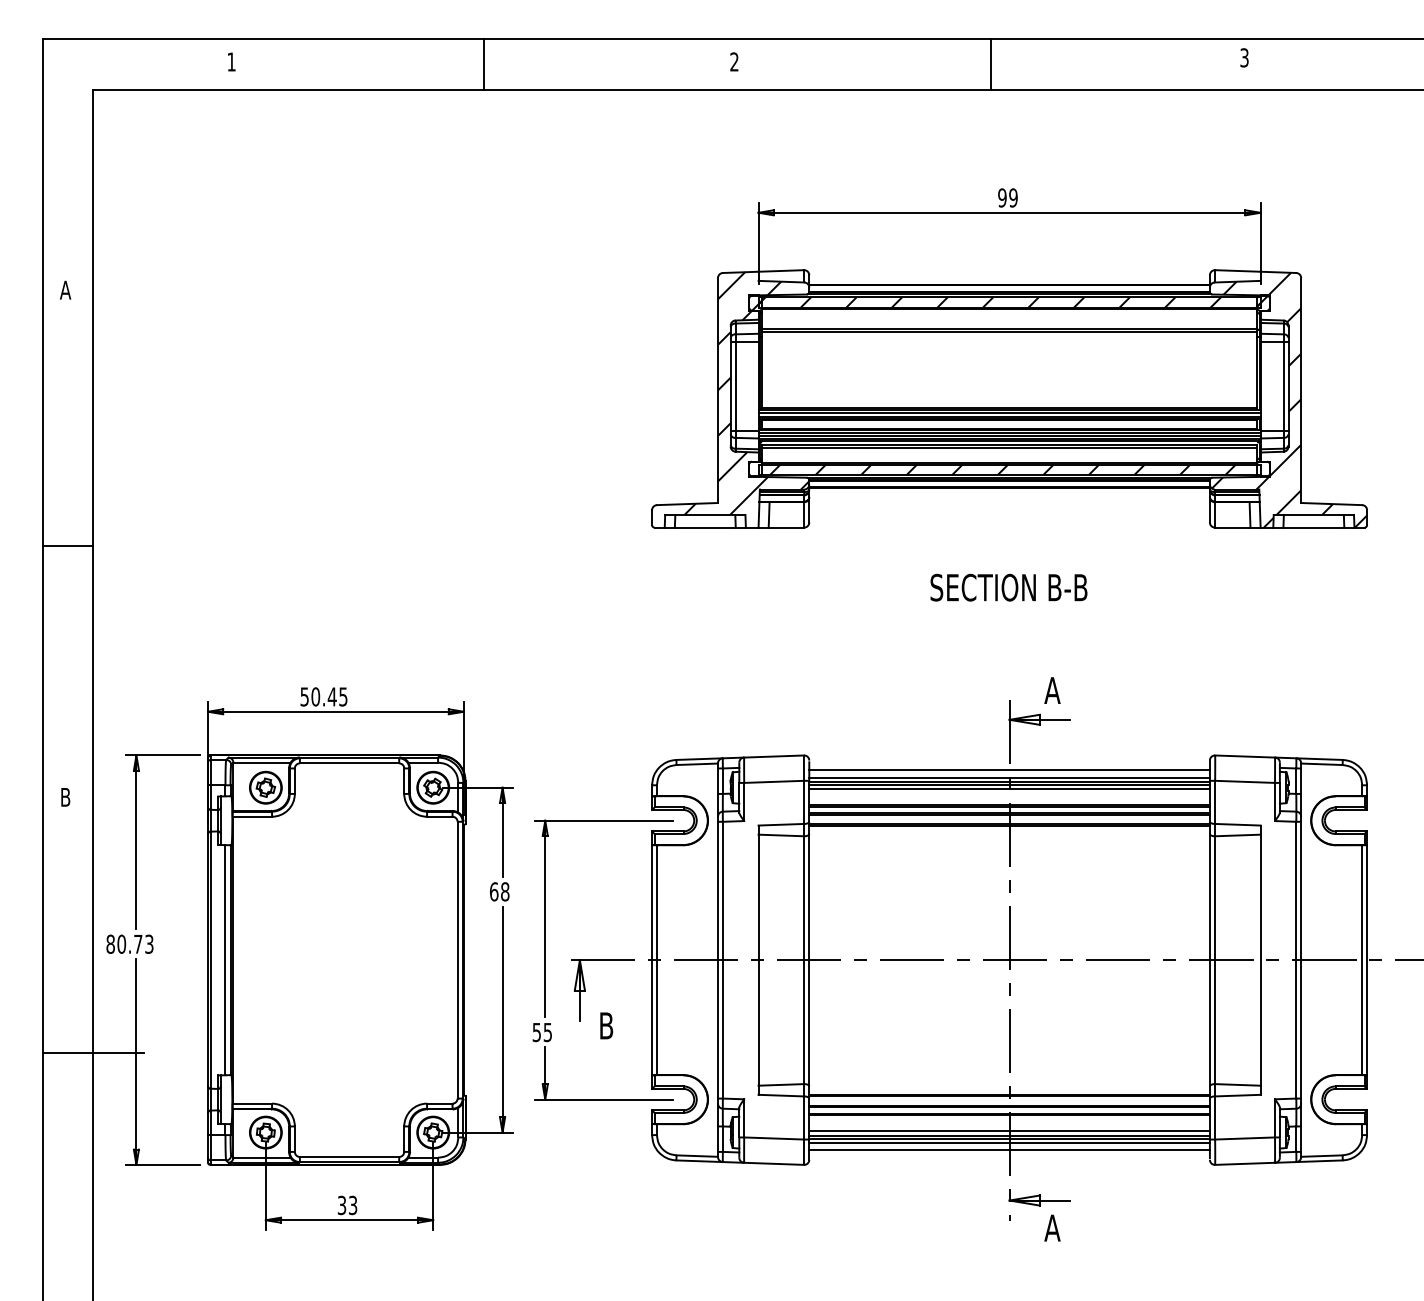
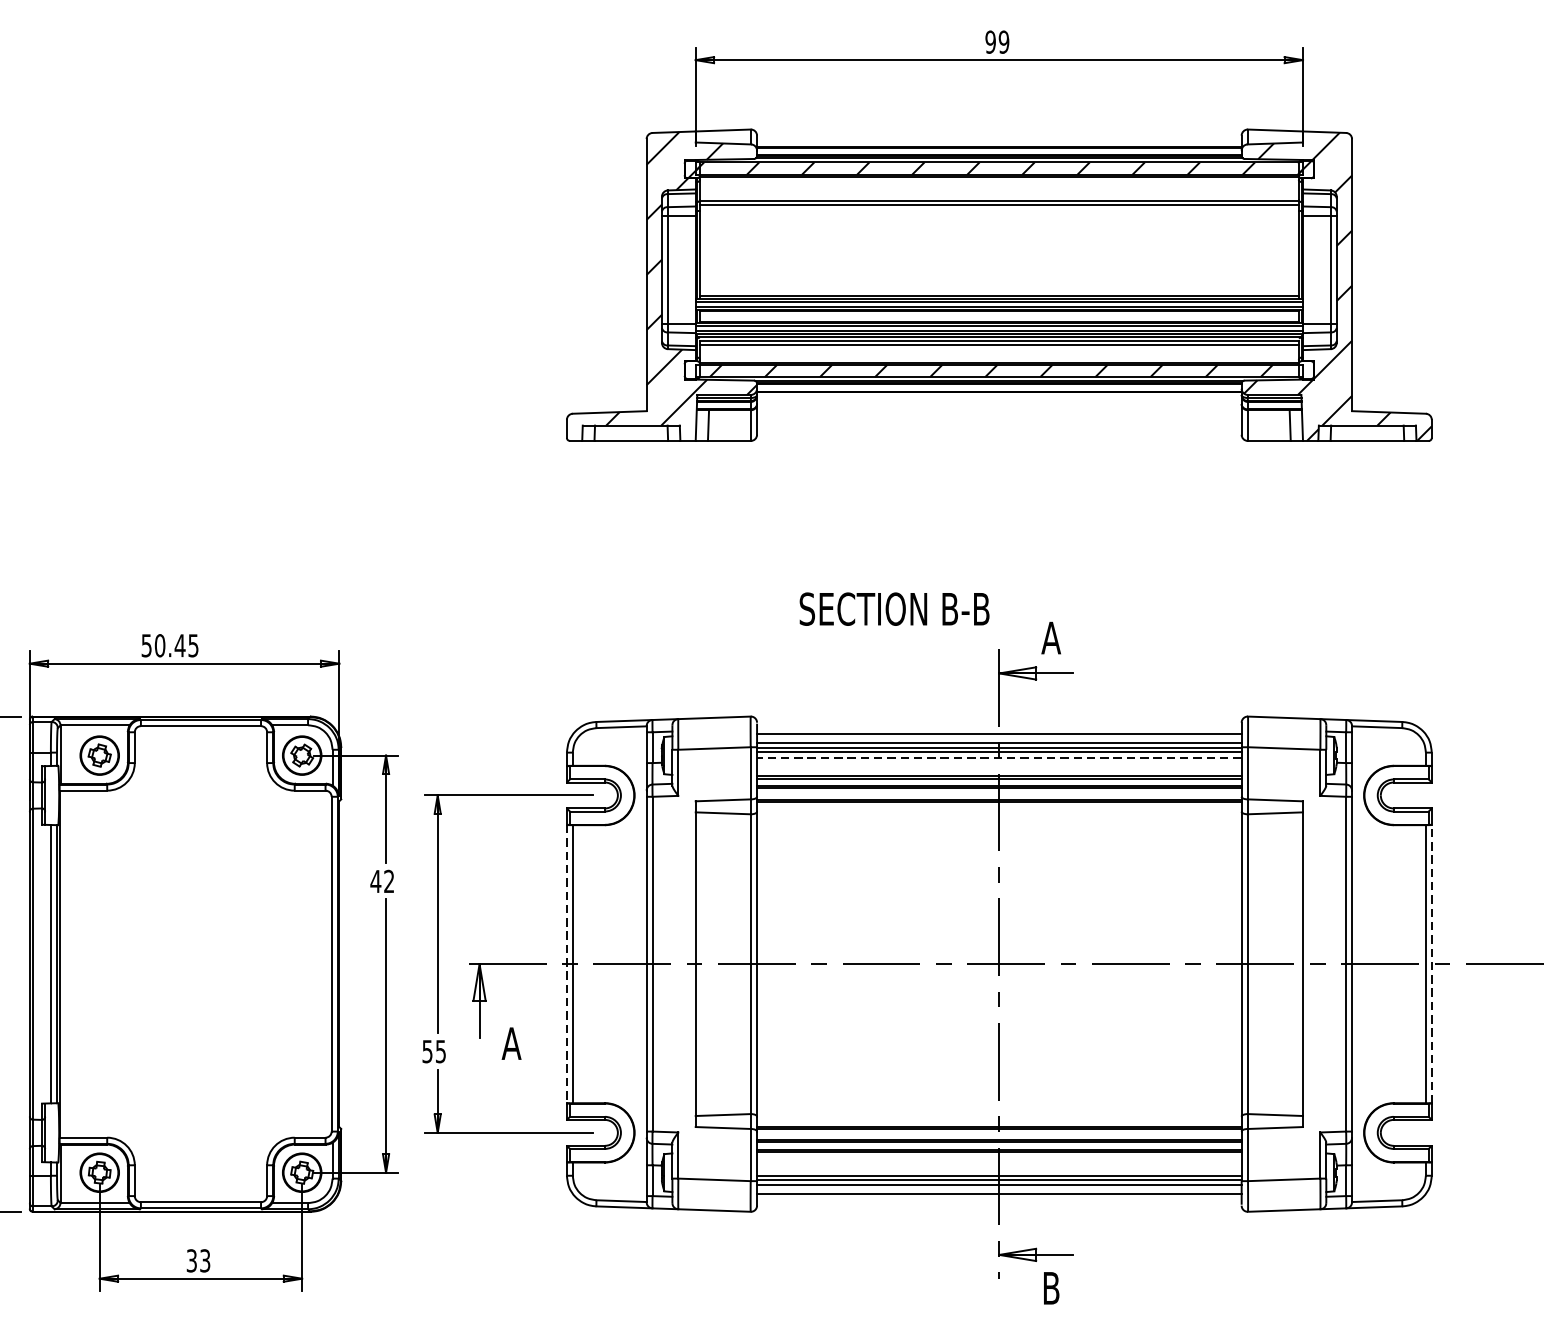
text: (1008, 587) -> (894, 608), moved
line: (1009, 789) -> (999, 757), solid -> dashed
text: (499, 891) -> (382, 881), 68 -> 42
line: (1367, 959) -> (1432, 963), solid -> dashed
line: (652, 960) -> (567, 964), solid -> dashed
text: (606, 1025) -> (511, 1043), B -> A
line: (1009, 1131) -> (999, 1171), removed
text: (1052, 1227) -> (1051, 1287), A -> B

